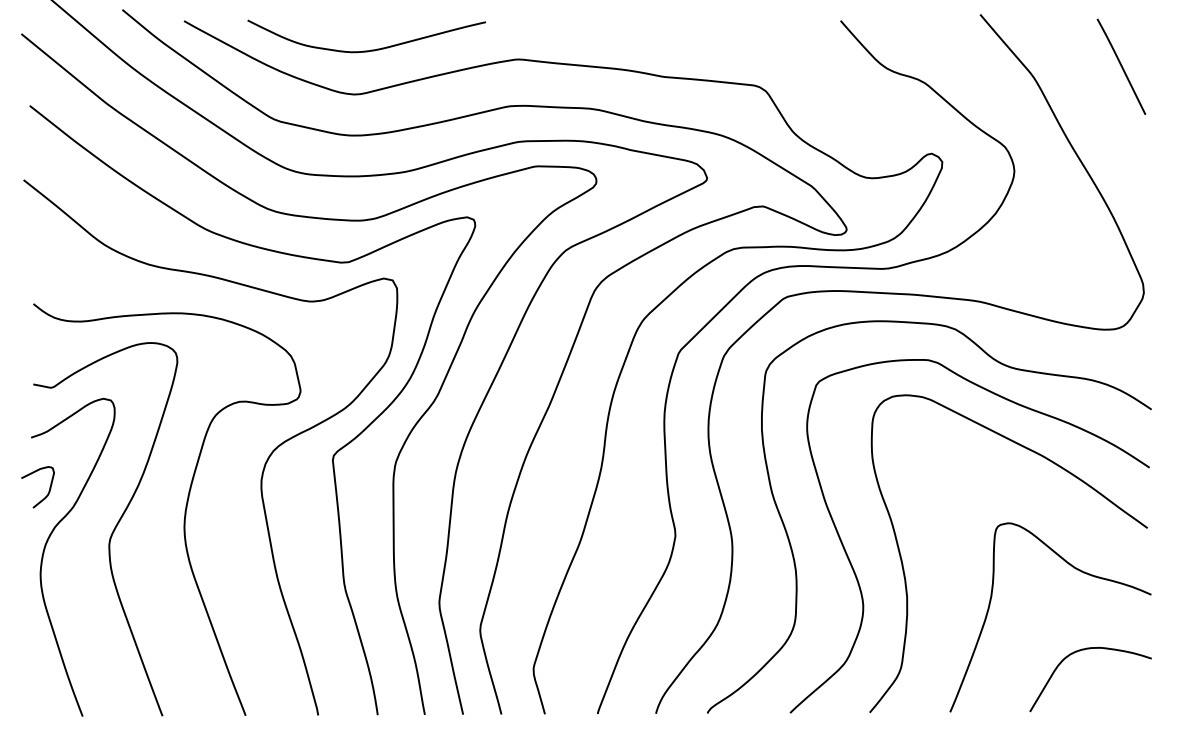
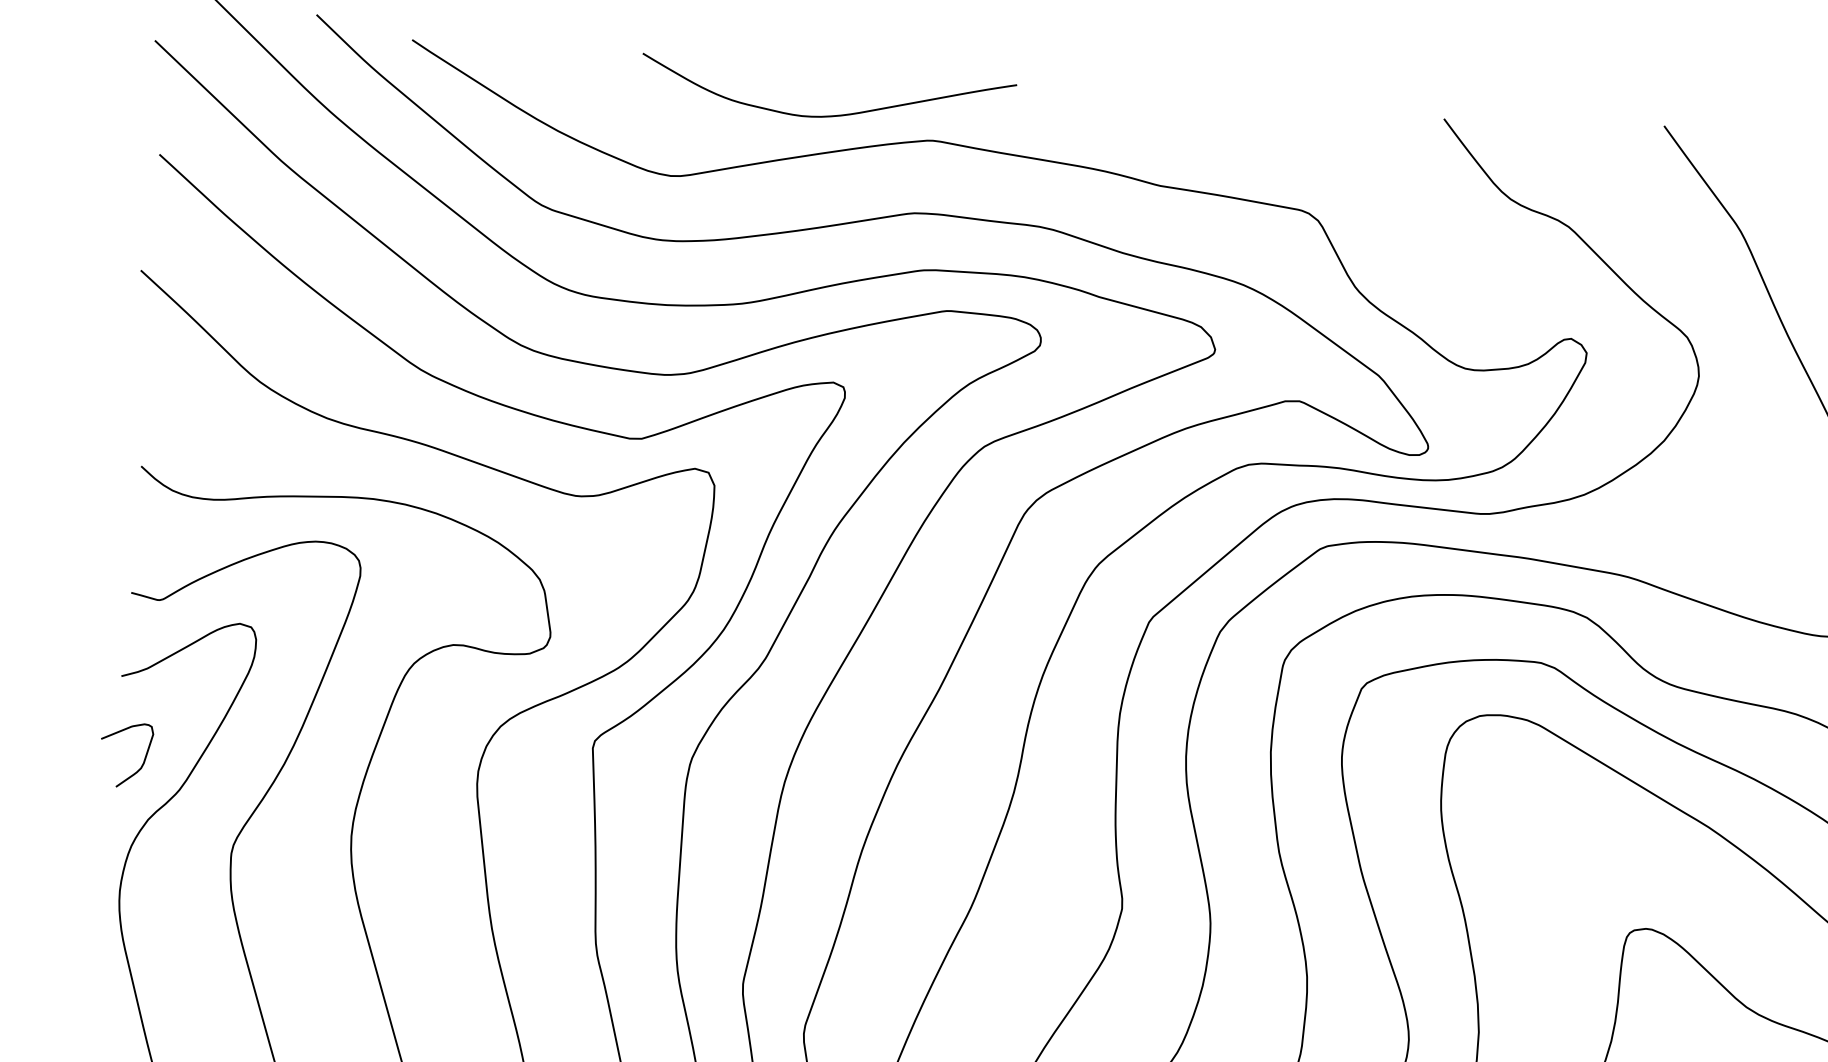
curve: (371, 49) -> (833, 114), moved

